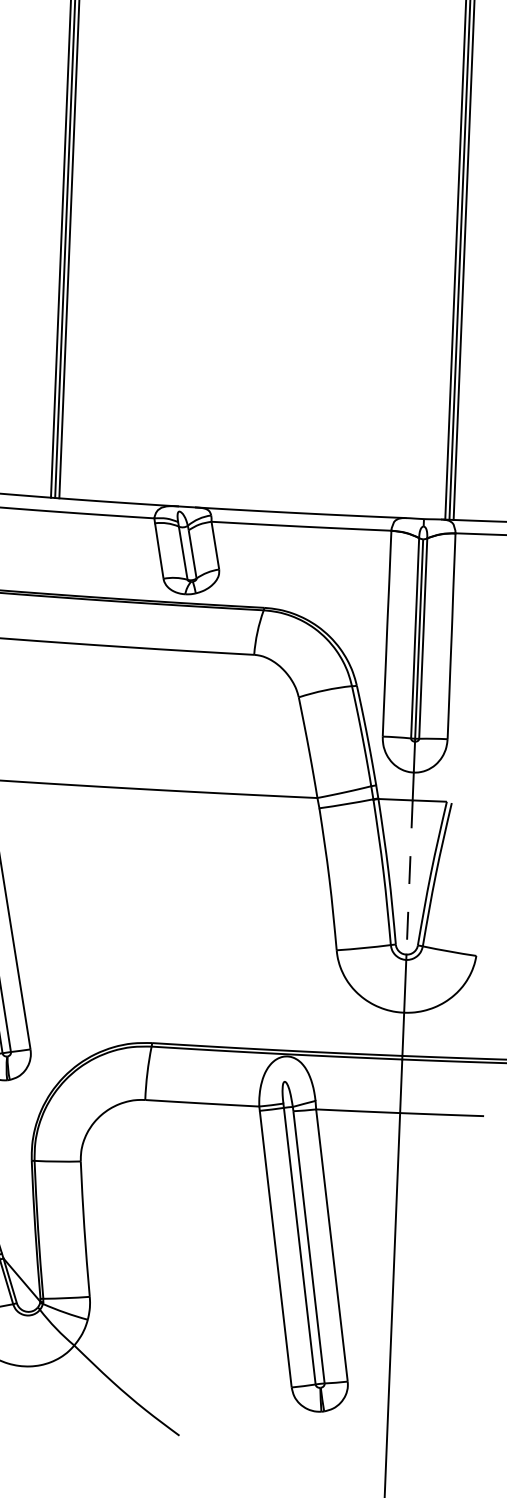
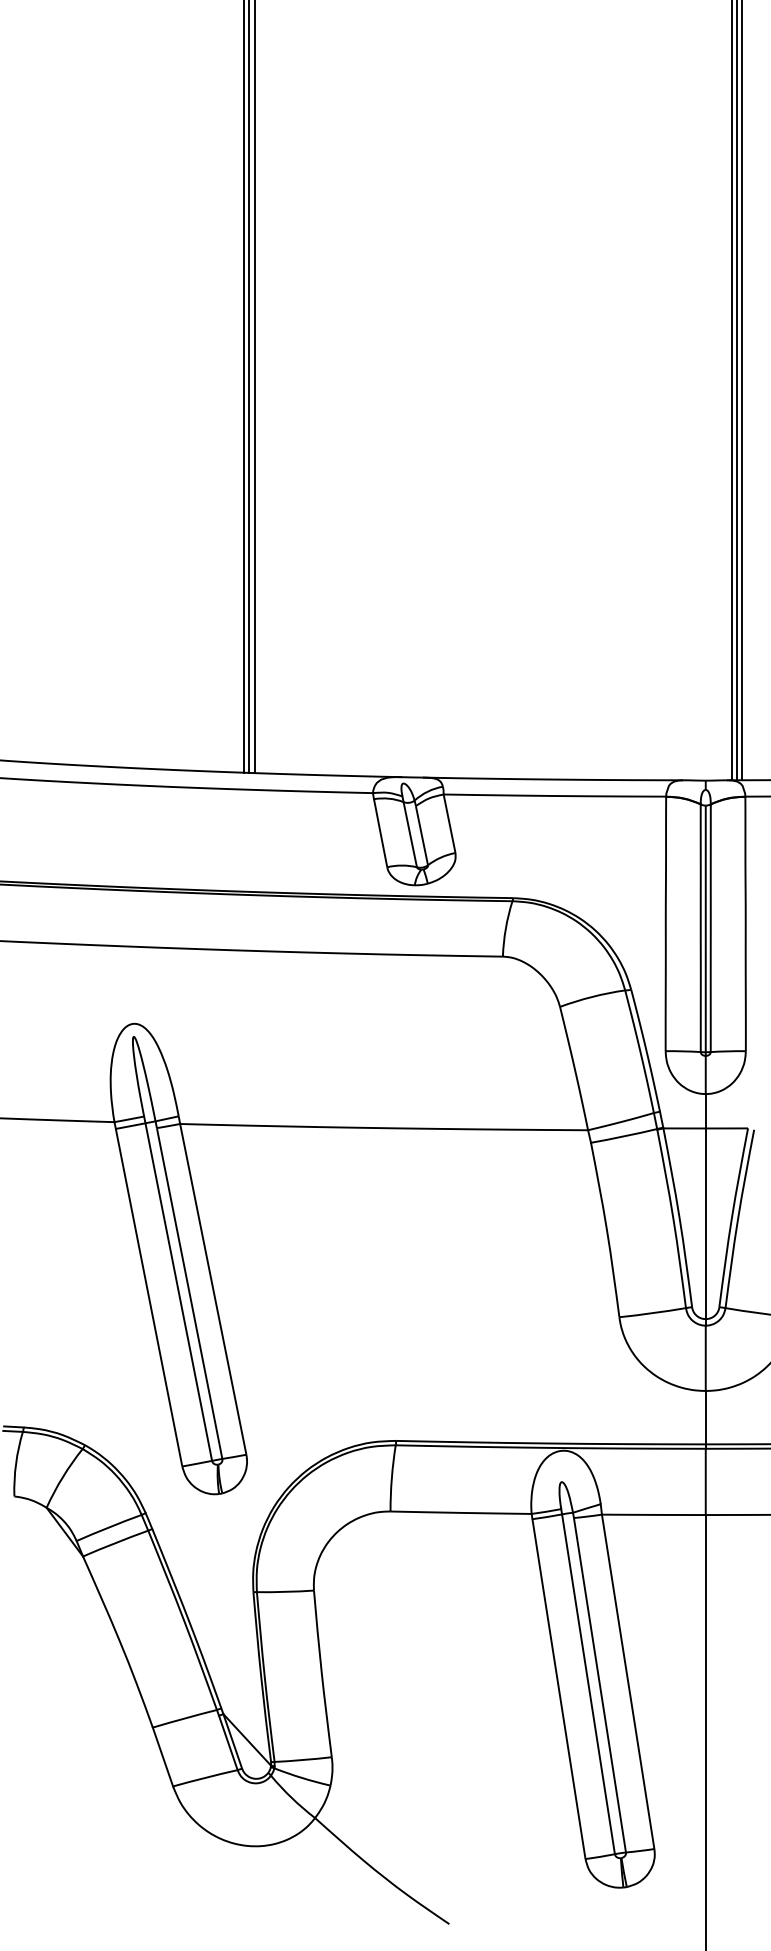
line: (409, 878) -> (705, 1224), dashed -> solid

